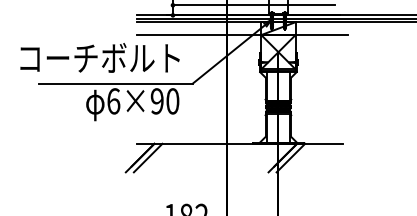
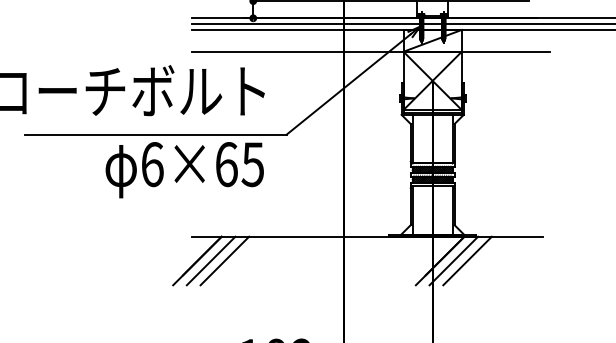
text: (164, 101) -> (238, 164), 6×90 -> 6×65
line: (155, 157) -> (223, 260), added
line: (298, 157) -> (466, 260), added

